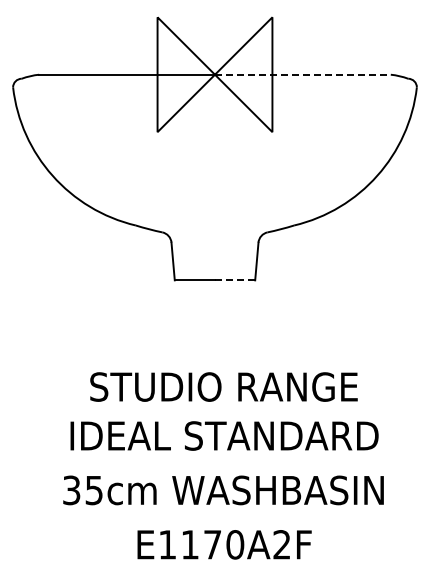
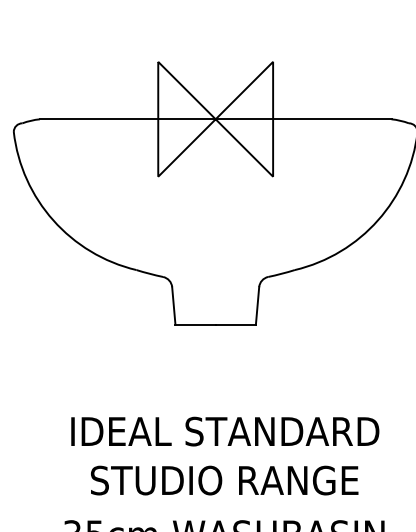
line: (302, 74) -> (303, 119), dashed -> solid
line: (234, 280) -> (235, 325), dashed -> solid
text: (224, 386) -> (225, 431), STUDIO RANGE -> IDEAL STANDARD
text: (224, 435) -> (225, 480), IDEAL STANDARD -> STUDIO RANGE

